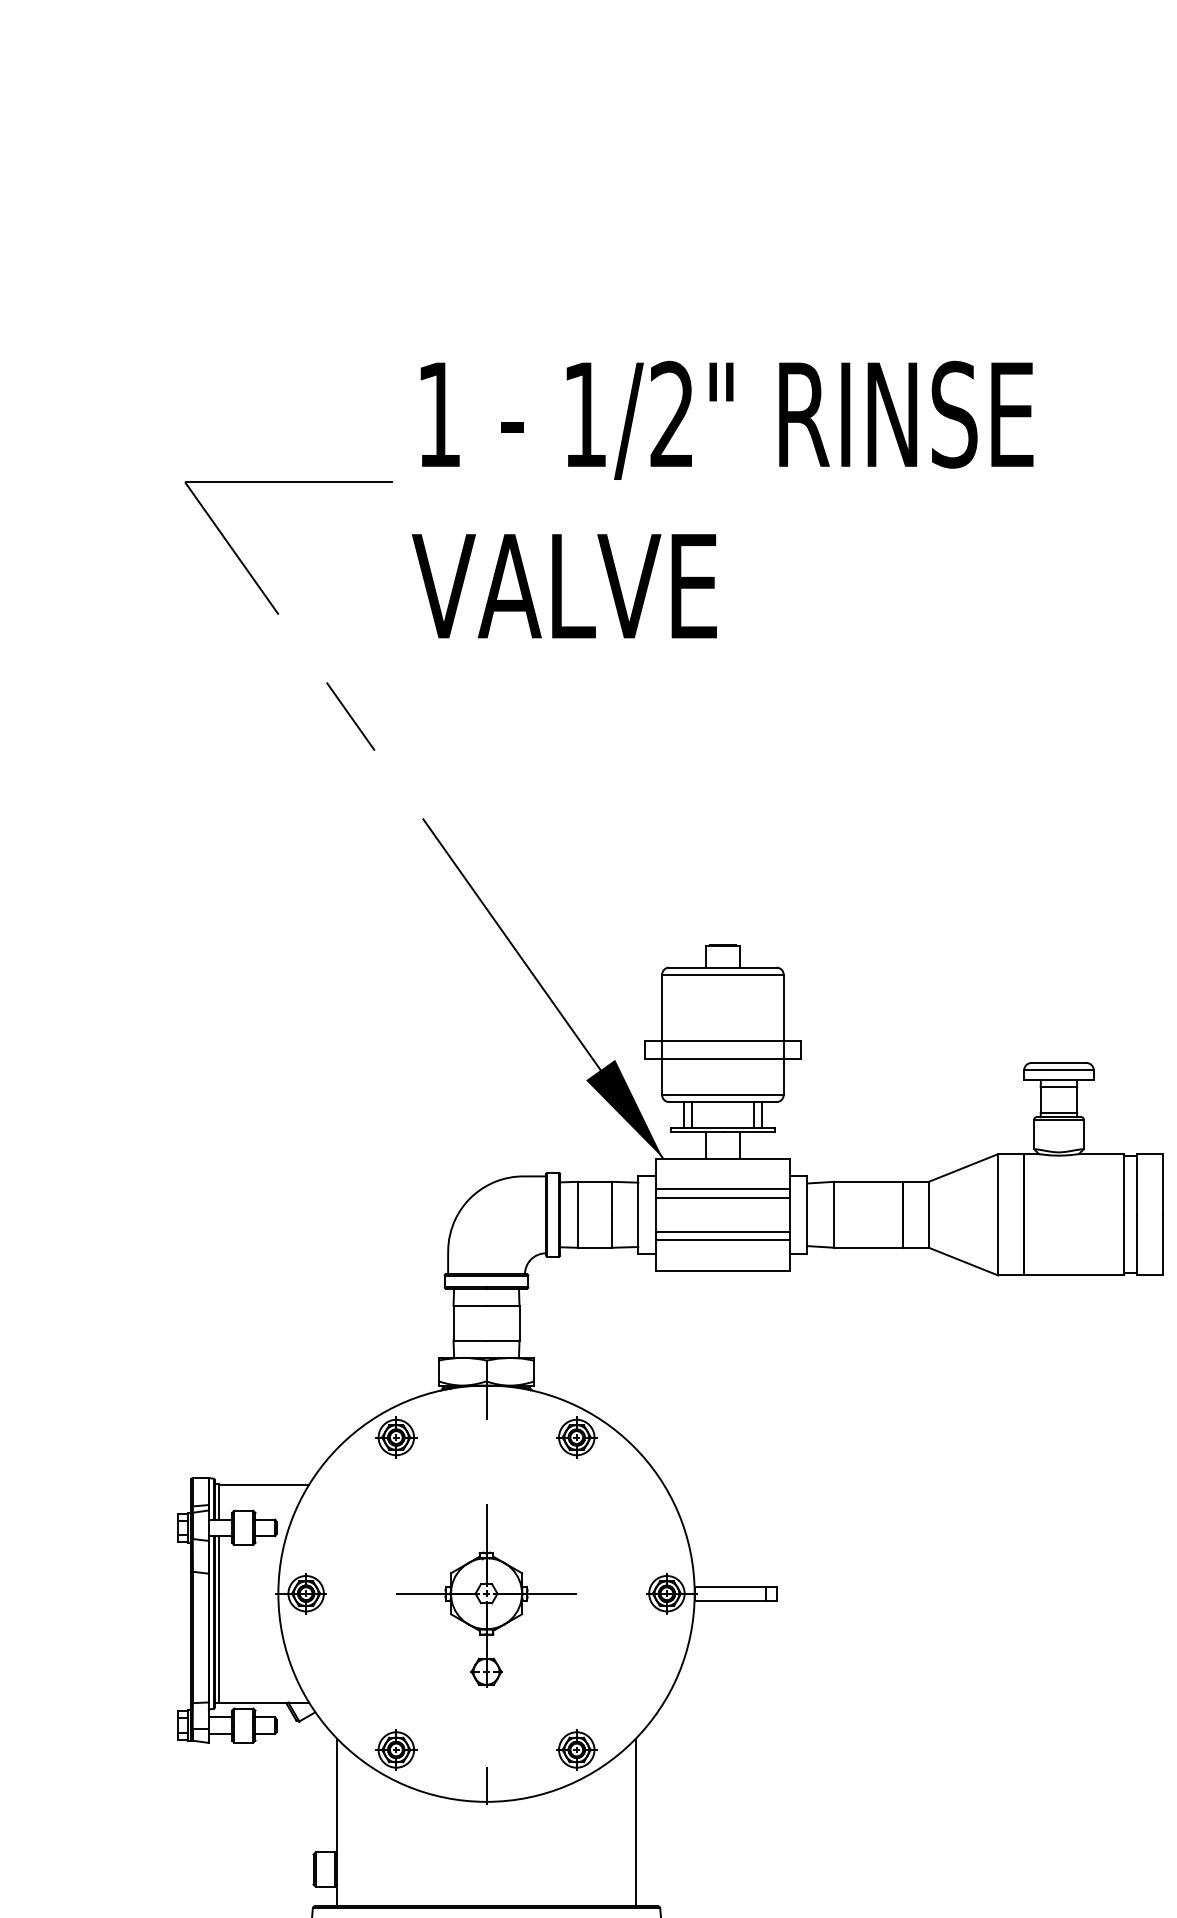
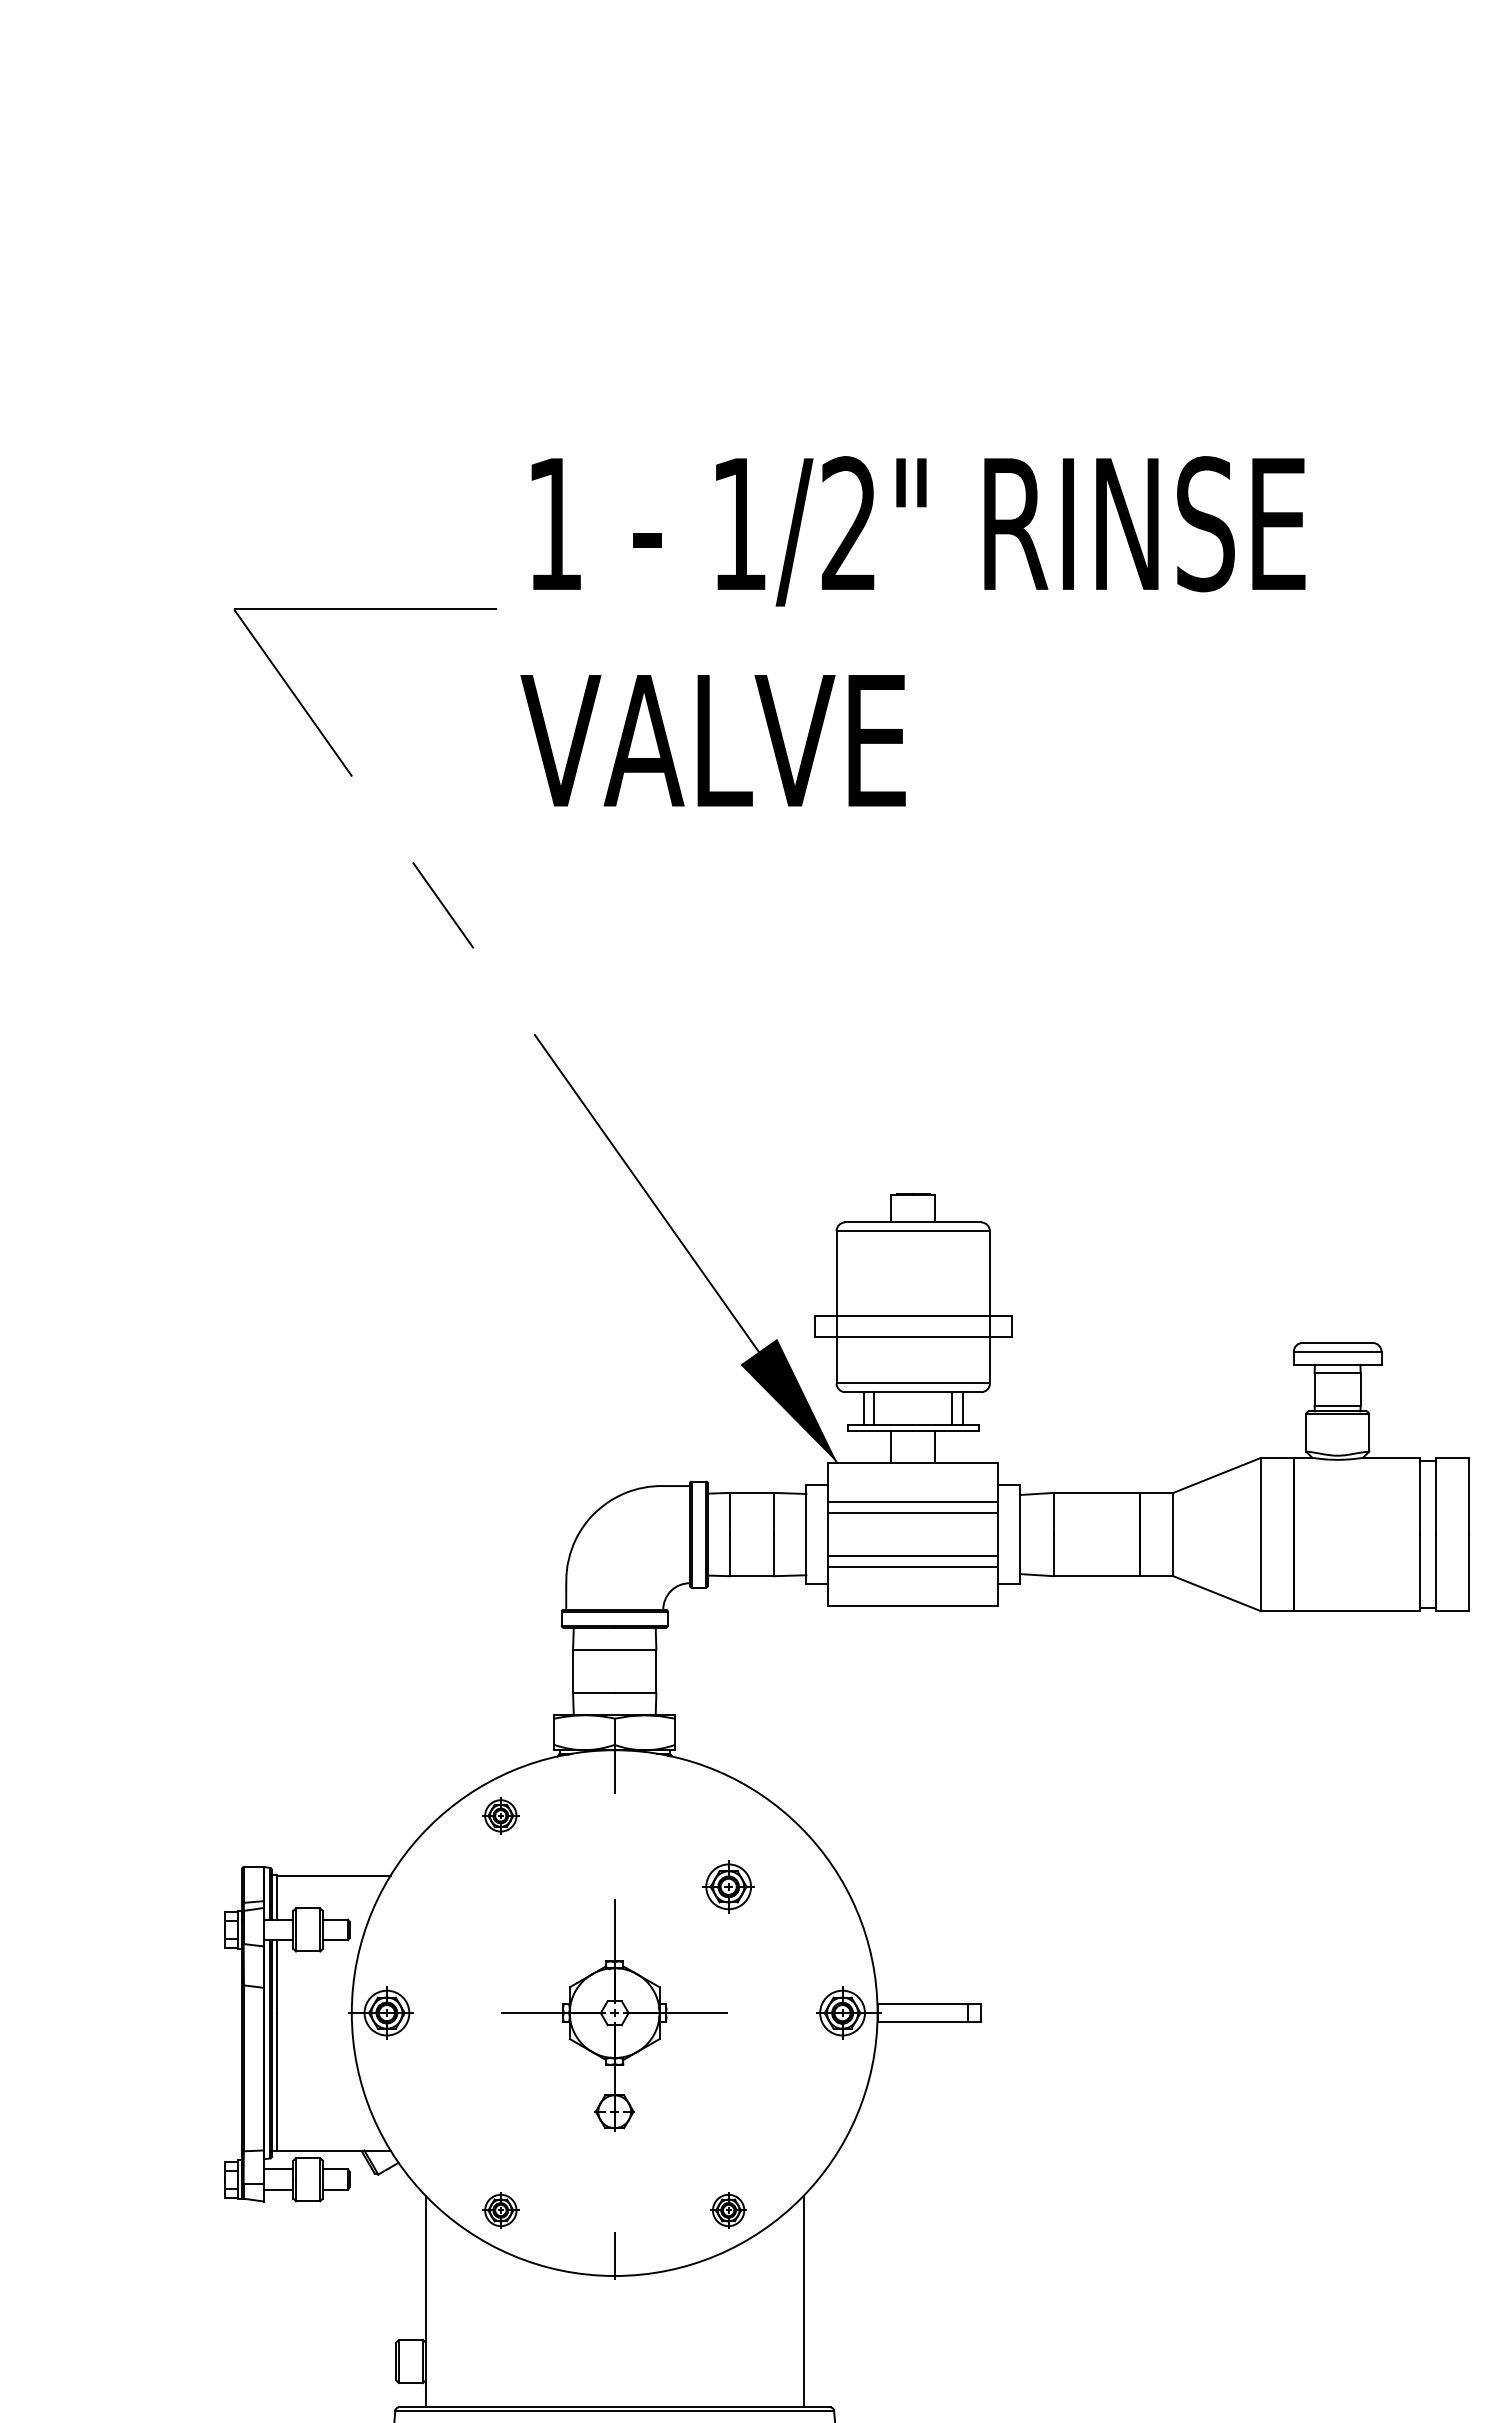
part: (396, 1437) -> (500, 1815), size x0.7
part: (576, 1437) -> (728, 1886), moved
part: (396, 1750) -> (500, 2210), size x0.7
part: (576, 1750) -> (728, 2210), size x0.7

